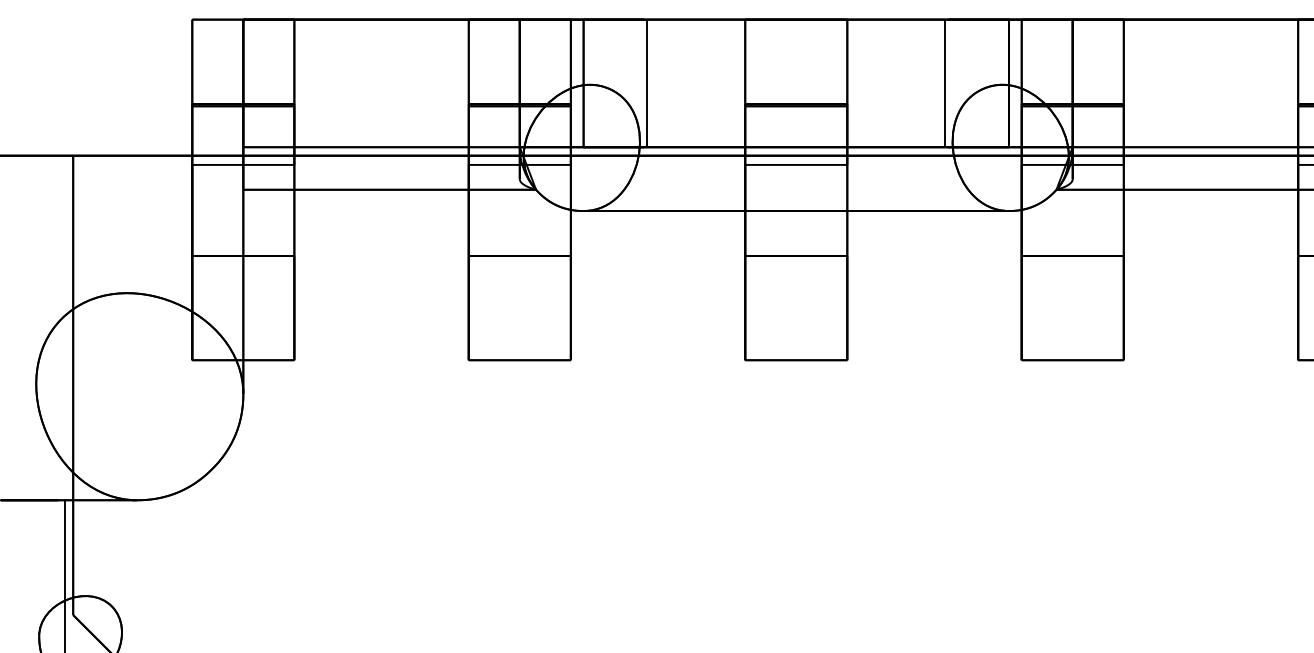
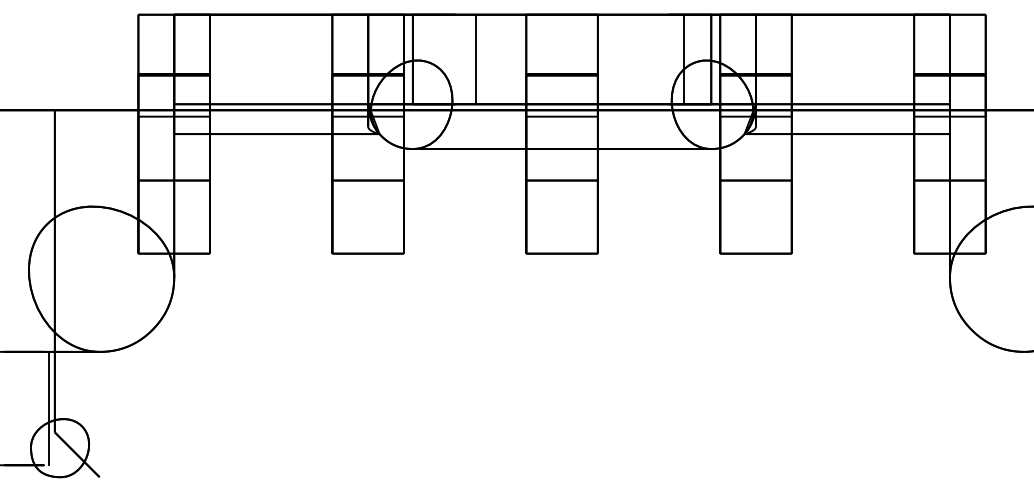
line: (647, 83) -> (475, 59), moved
line: (945, 83) -> (683, 59), moved

